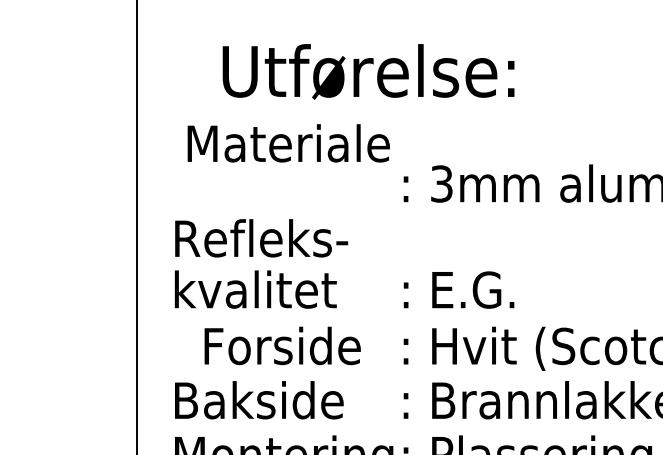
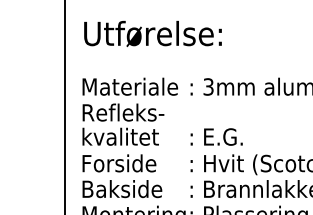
text: (367, 70) -> (152, 33), moved
text: (289, 142) -> (130, 86), moved
text: (282, 346) -> (119, 163), moved

